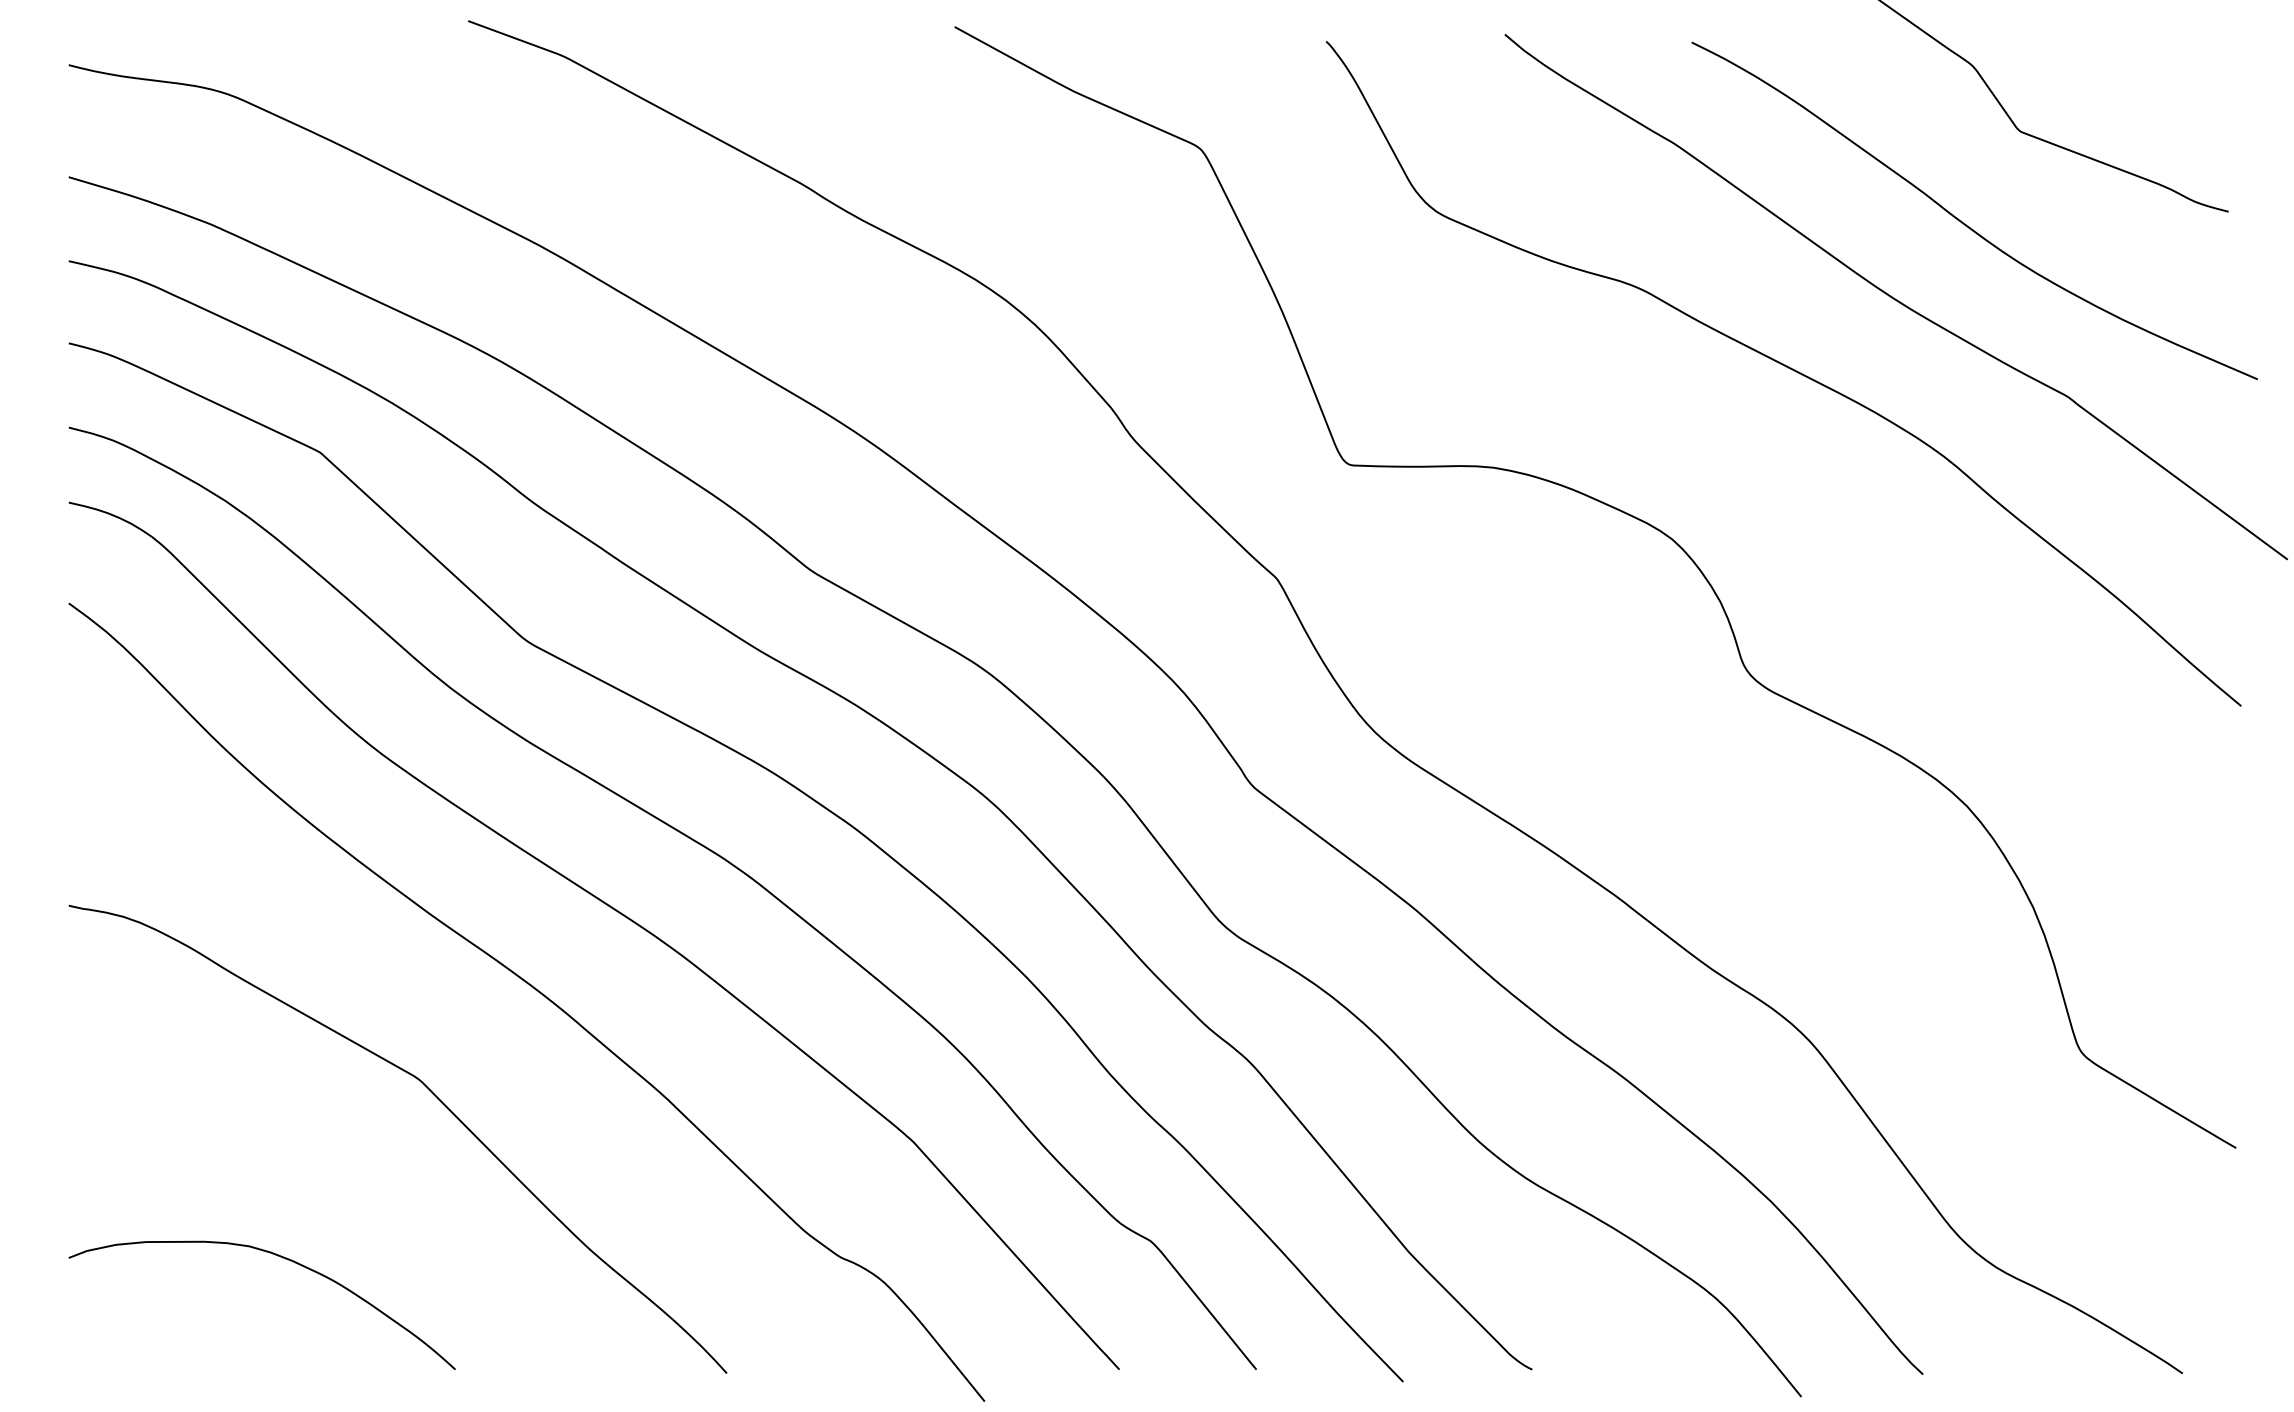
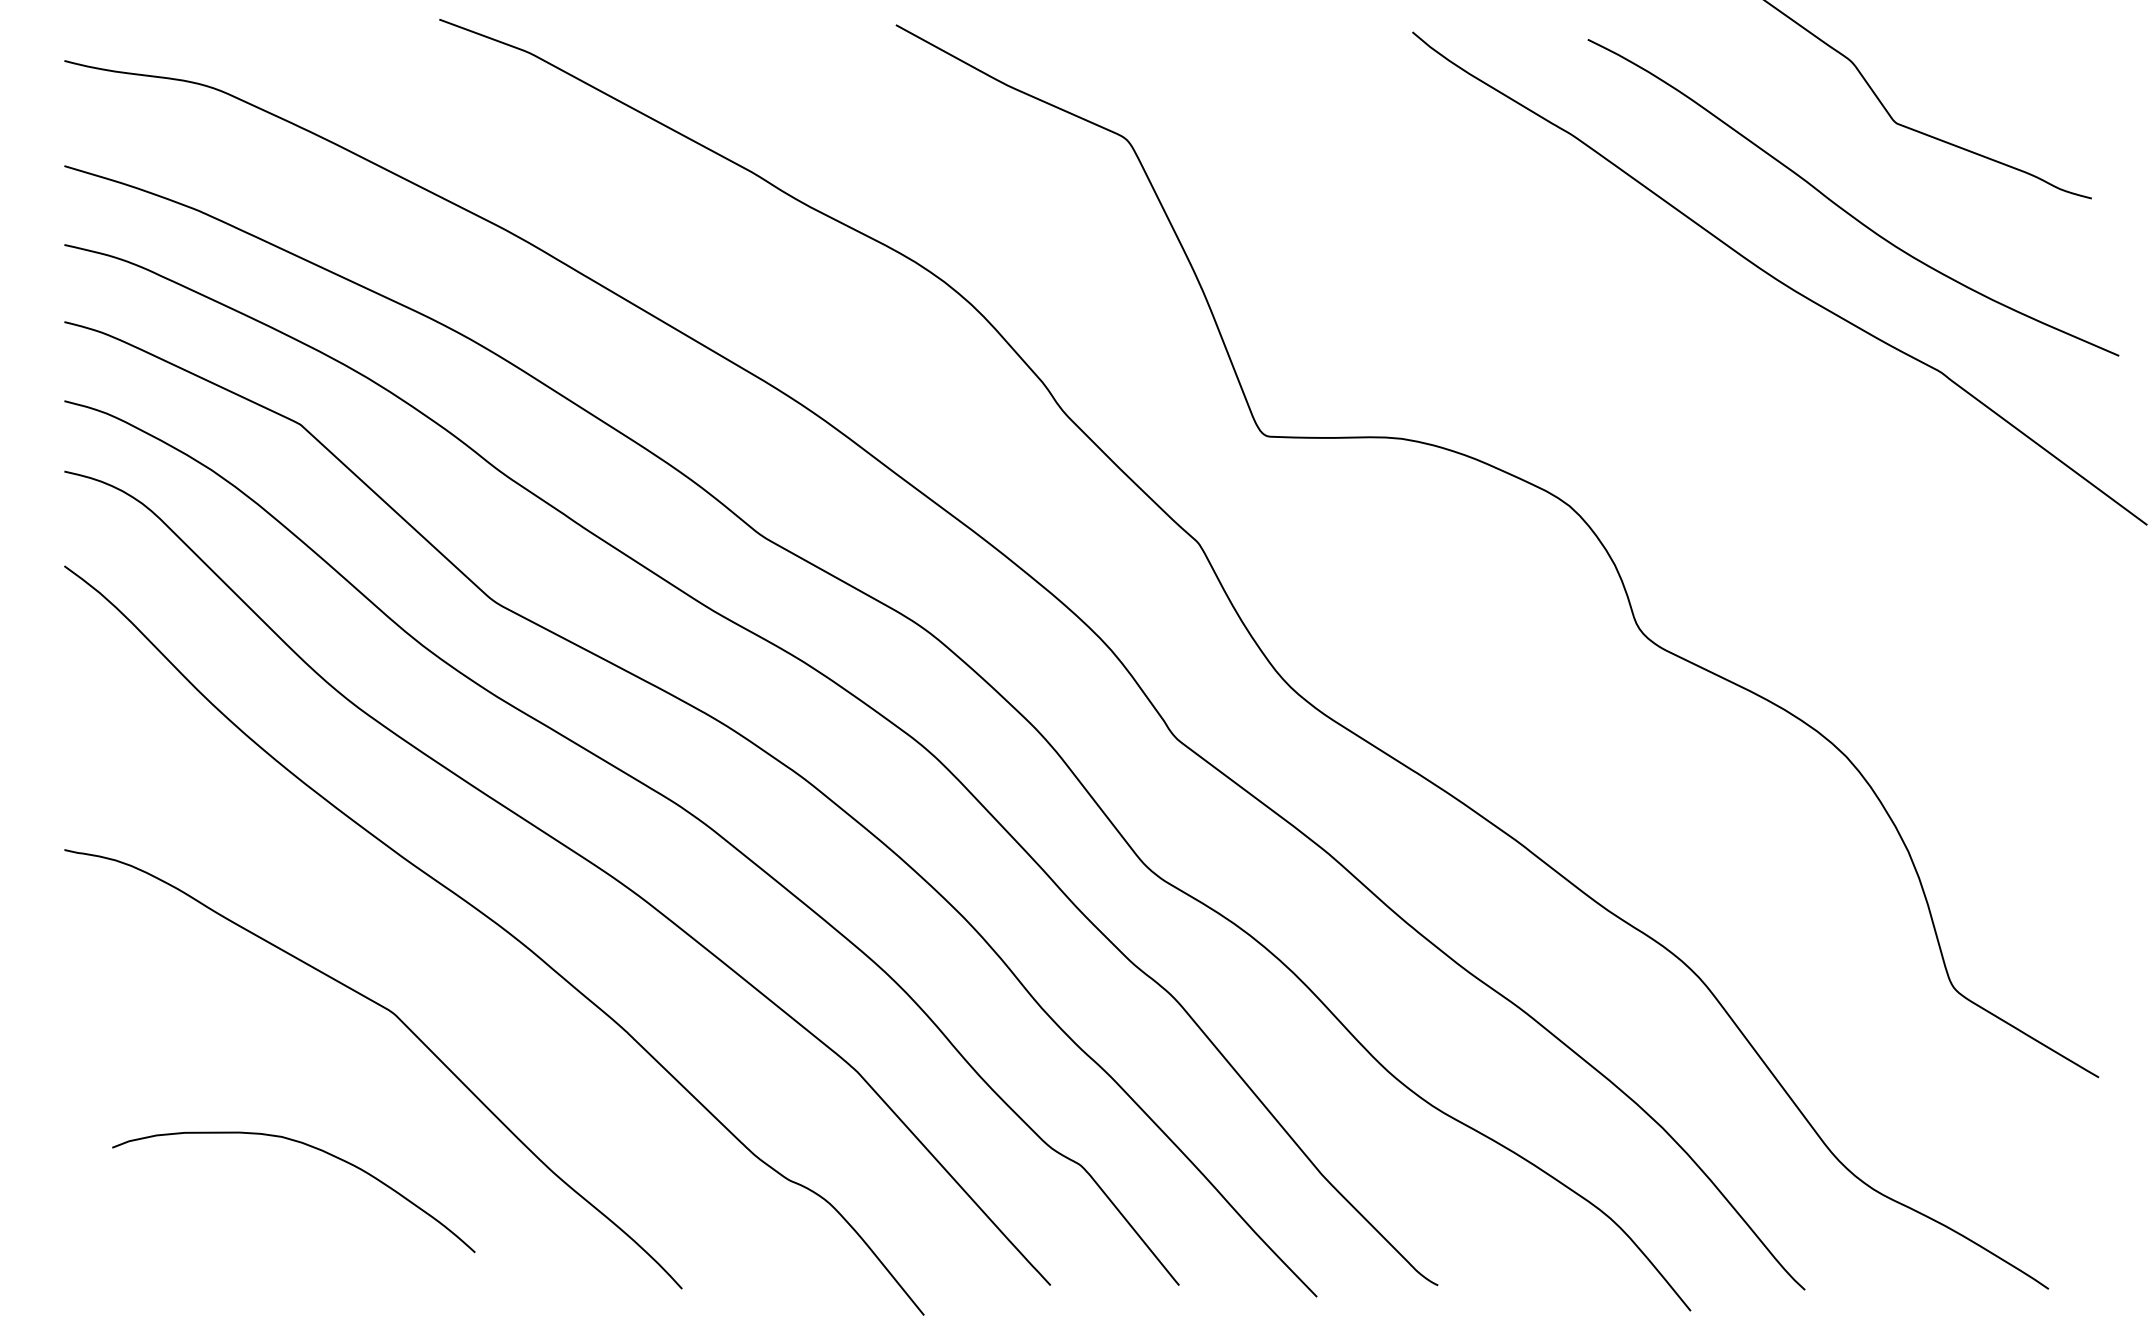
curve: (1786, 367) -> (1676, 344), removed
curve: (282, 1258) -> (312, 1148), moved

